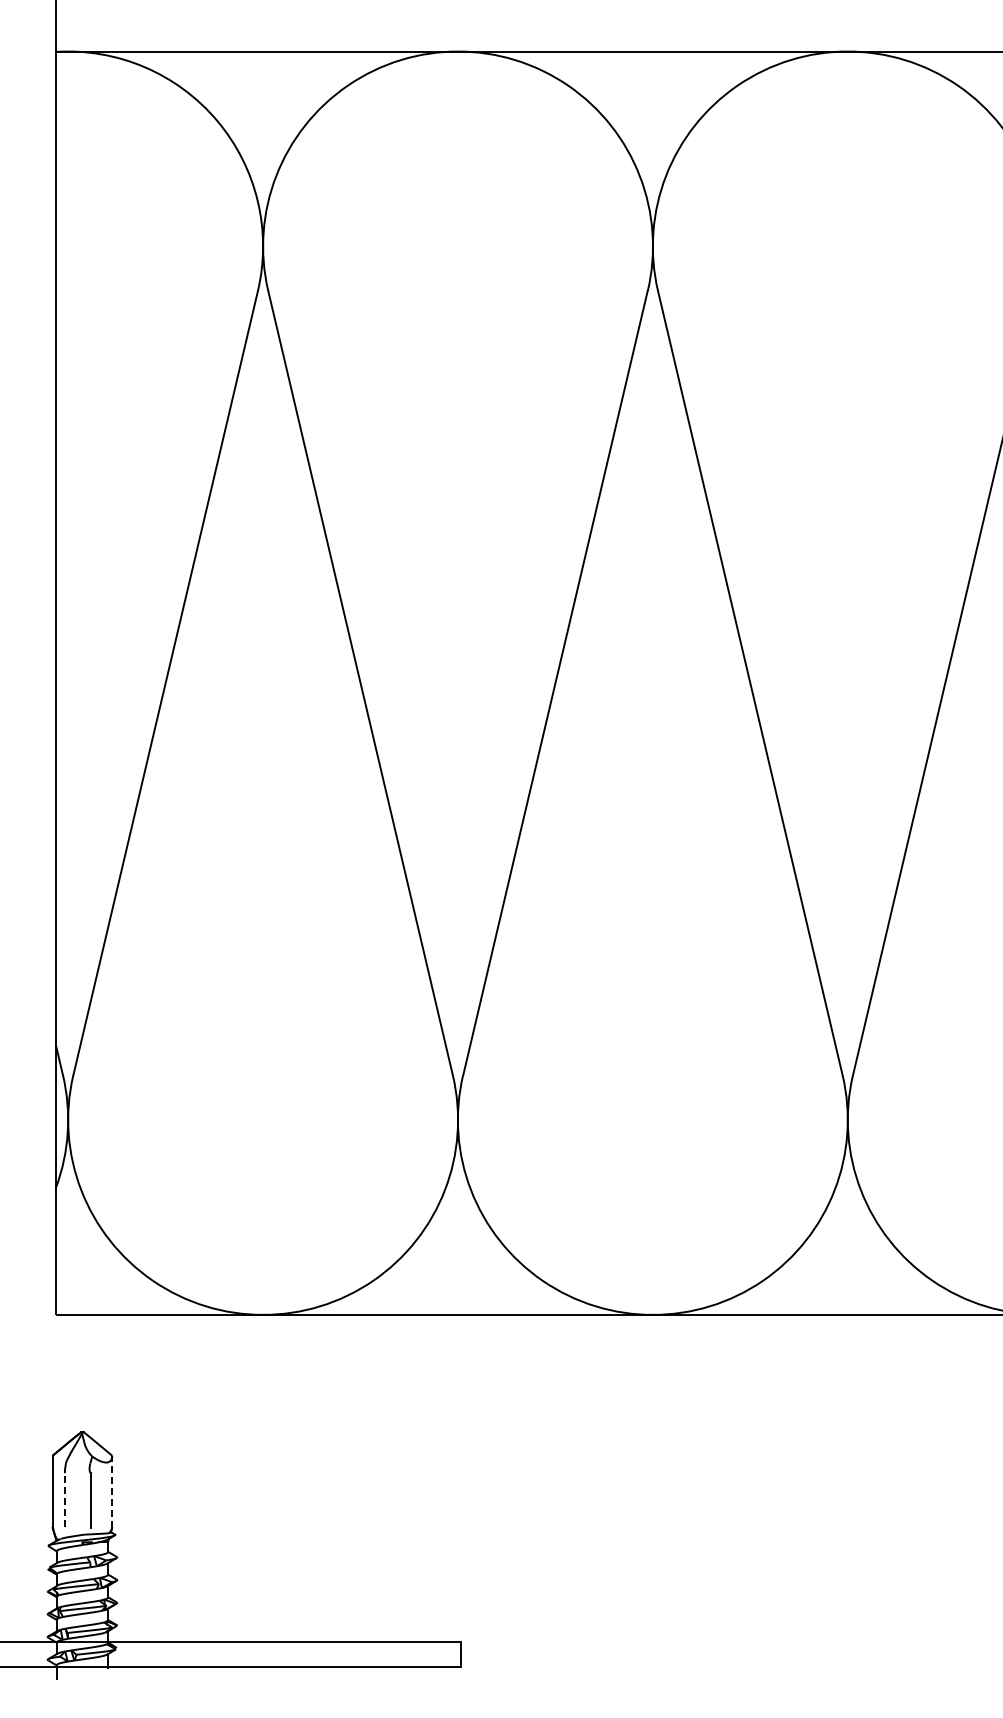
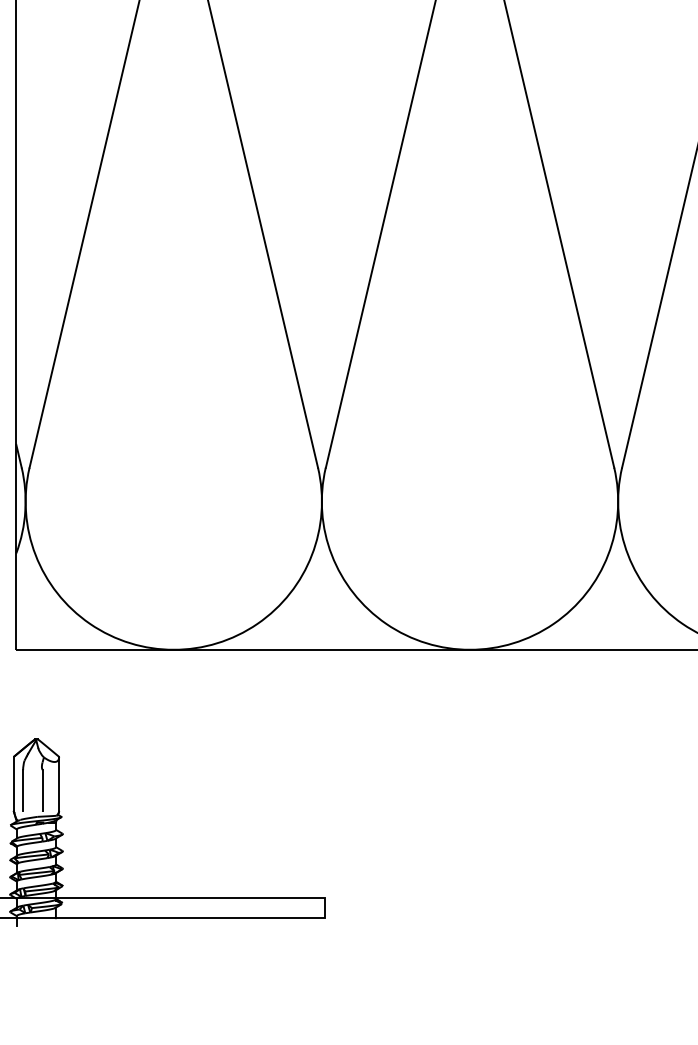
line: (112, 1491) -> (59, 784), dashed -> solid
line: (64, 1500) -> (22, 790), dashed -> solid

